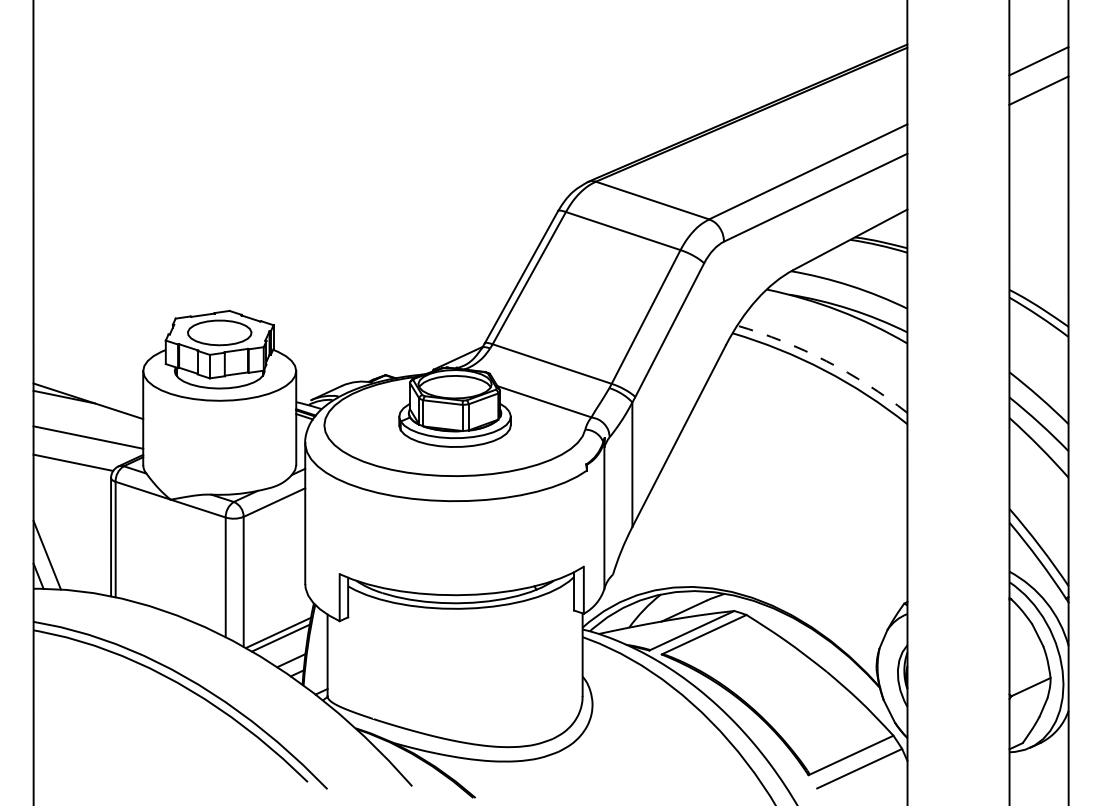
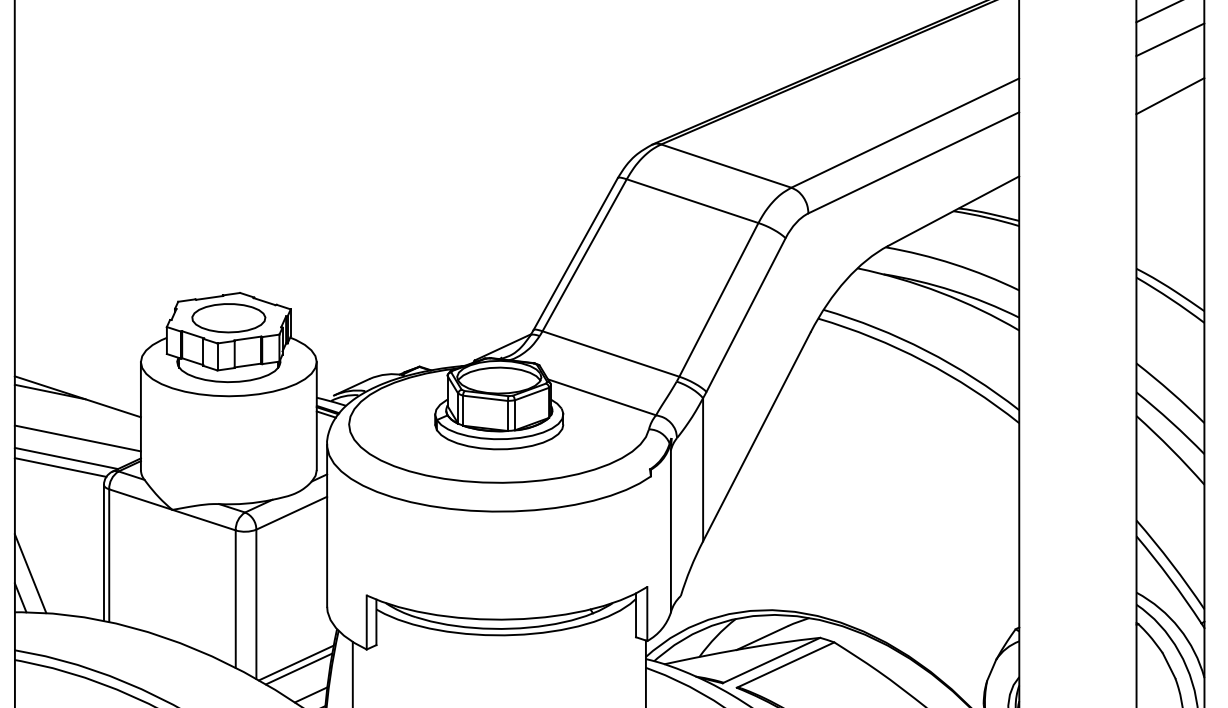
line: (1038, 139) -> (1169, 95), added
arc: (826, 361) -> (926, 351), dashed -> solid
line: (78, 454) -> (66, 457), added

